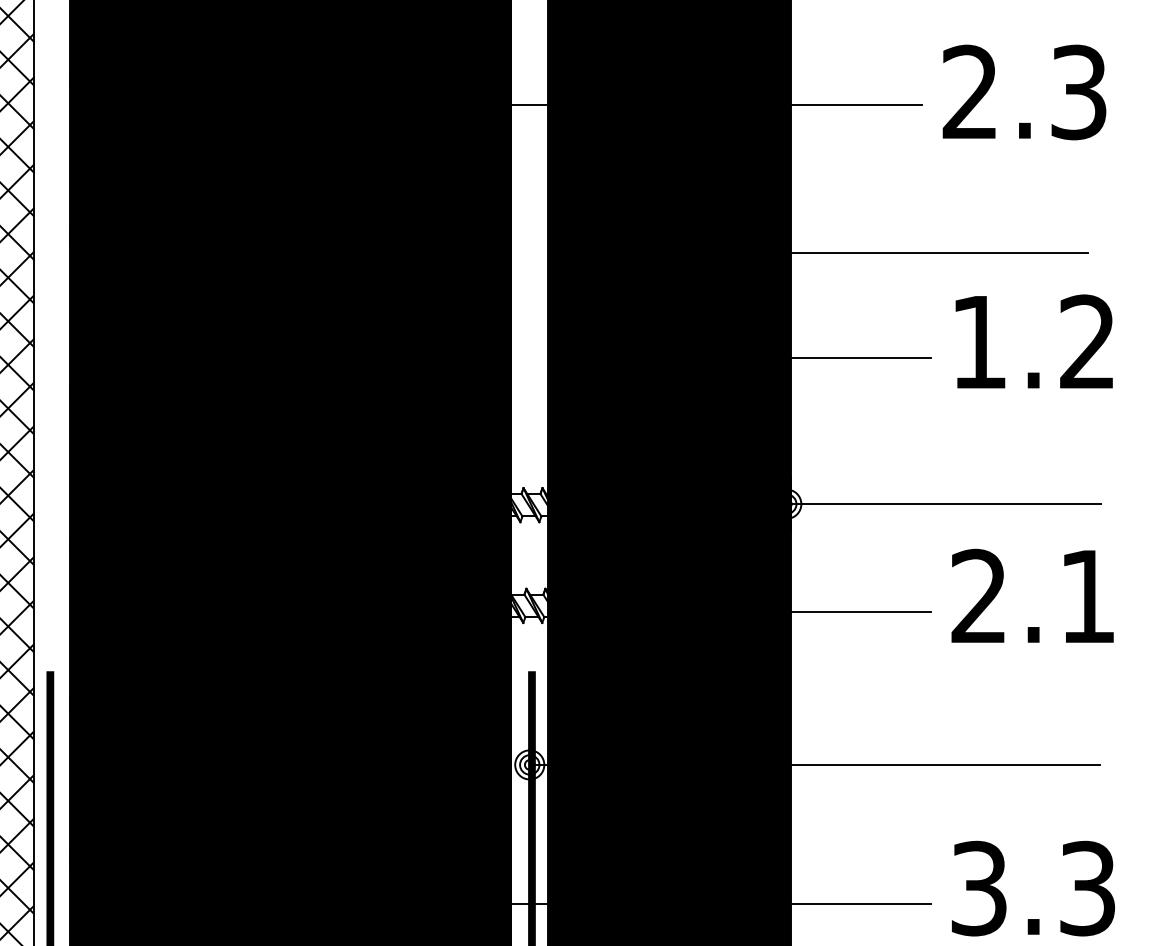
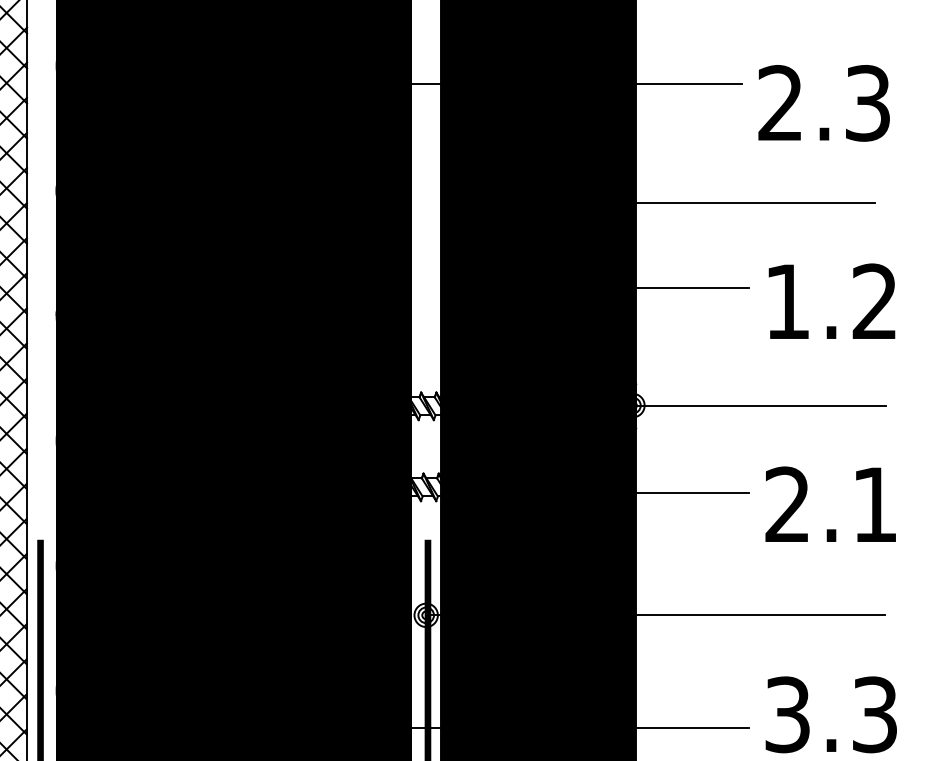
text: (1024, 92) -> (824, 103), moved
text: (1033, 341) -> (831, 301), moved
text: (1032, 595) -> (830, 503), moved

